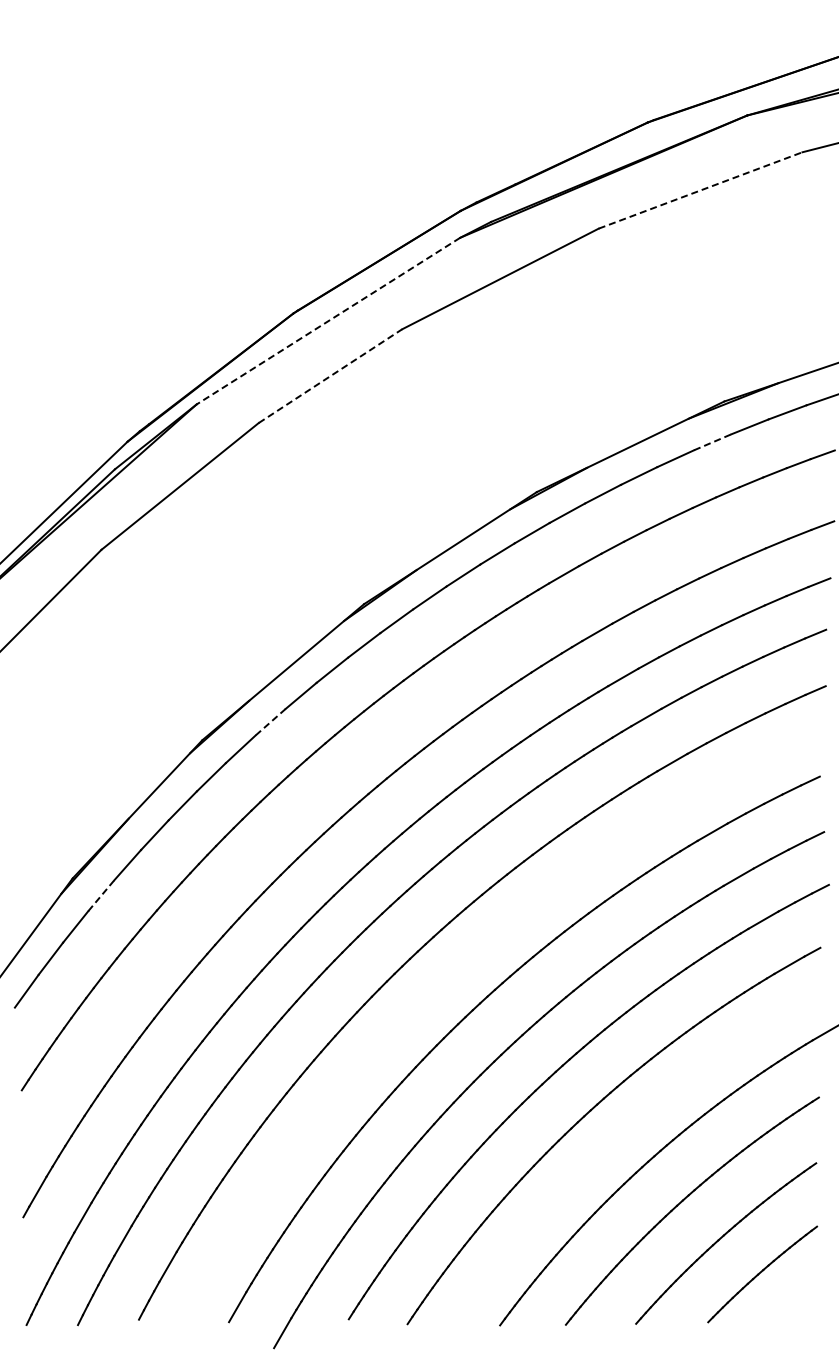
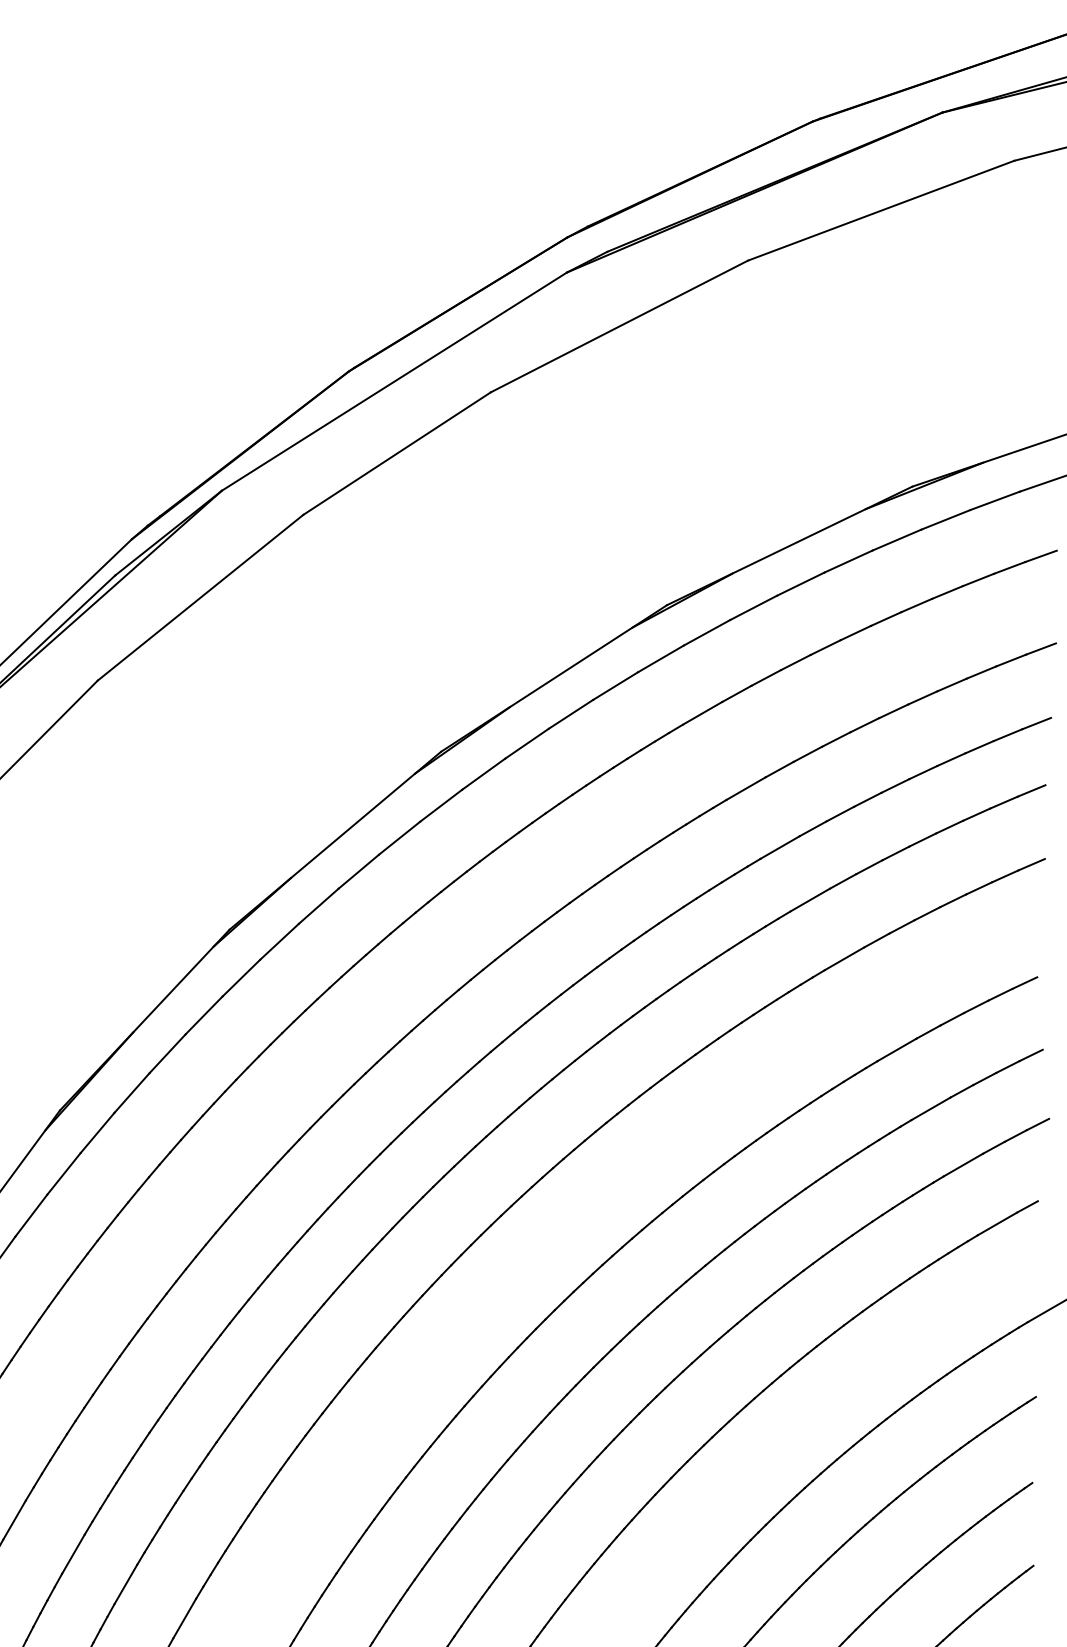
line: (700, 190) -> (881, 210), dashed -> solid
line: (327, 321) -> (393, 382), dashed -> solid
line: (330, 376) -> (397, 453), dashed -> solid
line: (713, 442) -> (898, 540), dashed -> solid
line: (270, 722) -> (318, 906), dashed -> solid
line: (101, 895) -> (97, 1132), dashed -> solid

